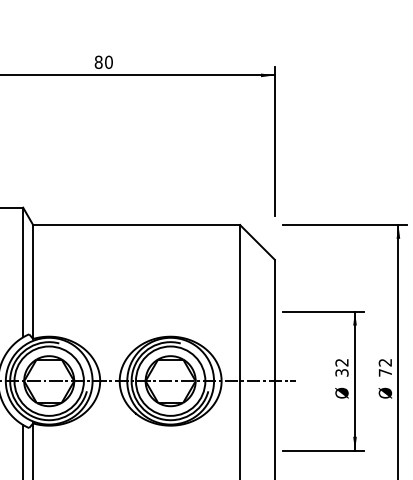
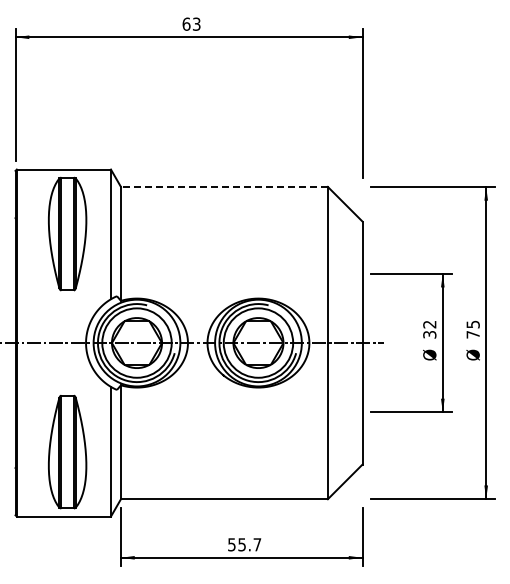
text: (103, 61) -> (191, 23), 80 -> 63
line: (135, 224) -> (223, 186), solid -> dashed
text: (384, 362) -> (472, 324), 72 -> 75

